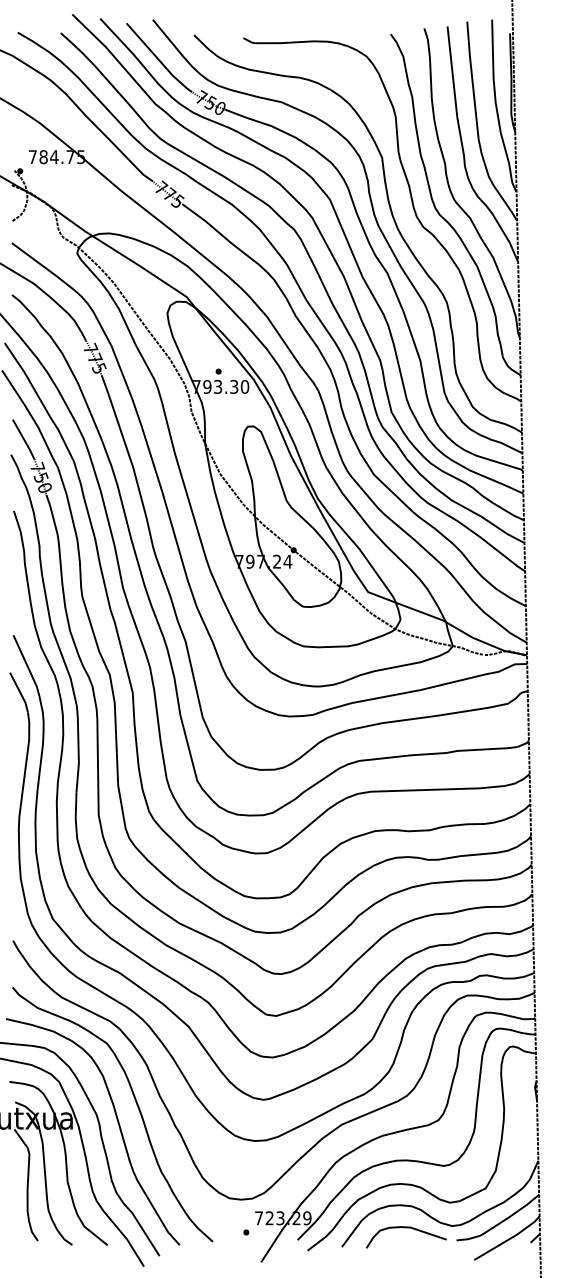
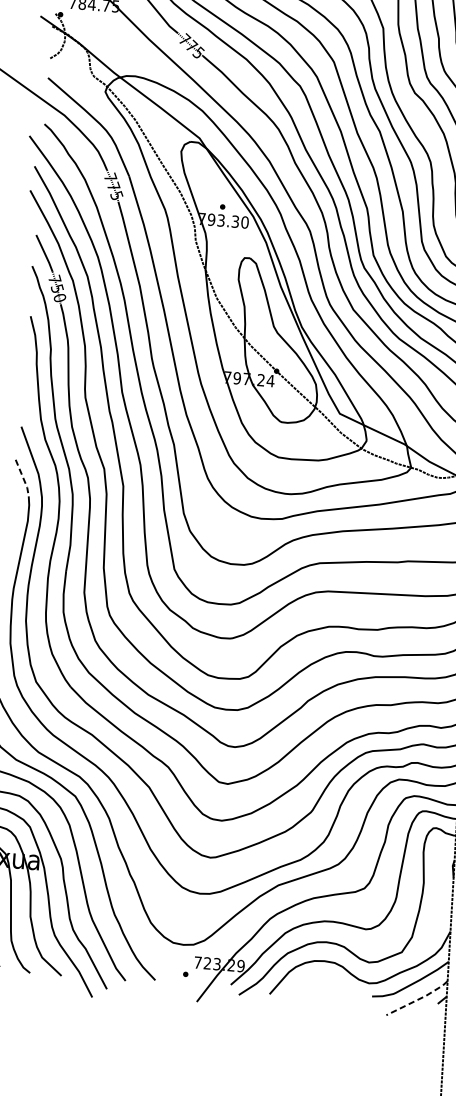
line: (20, 692) -> (23, 478), solid -> dashed
curve: (406, 1228) -> (328, 982), removed
line: (509, 1239) -> (419, 999), solid -> dashed

